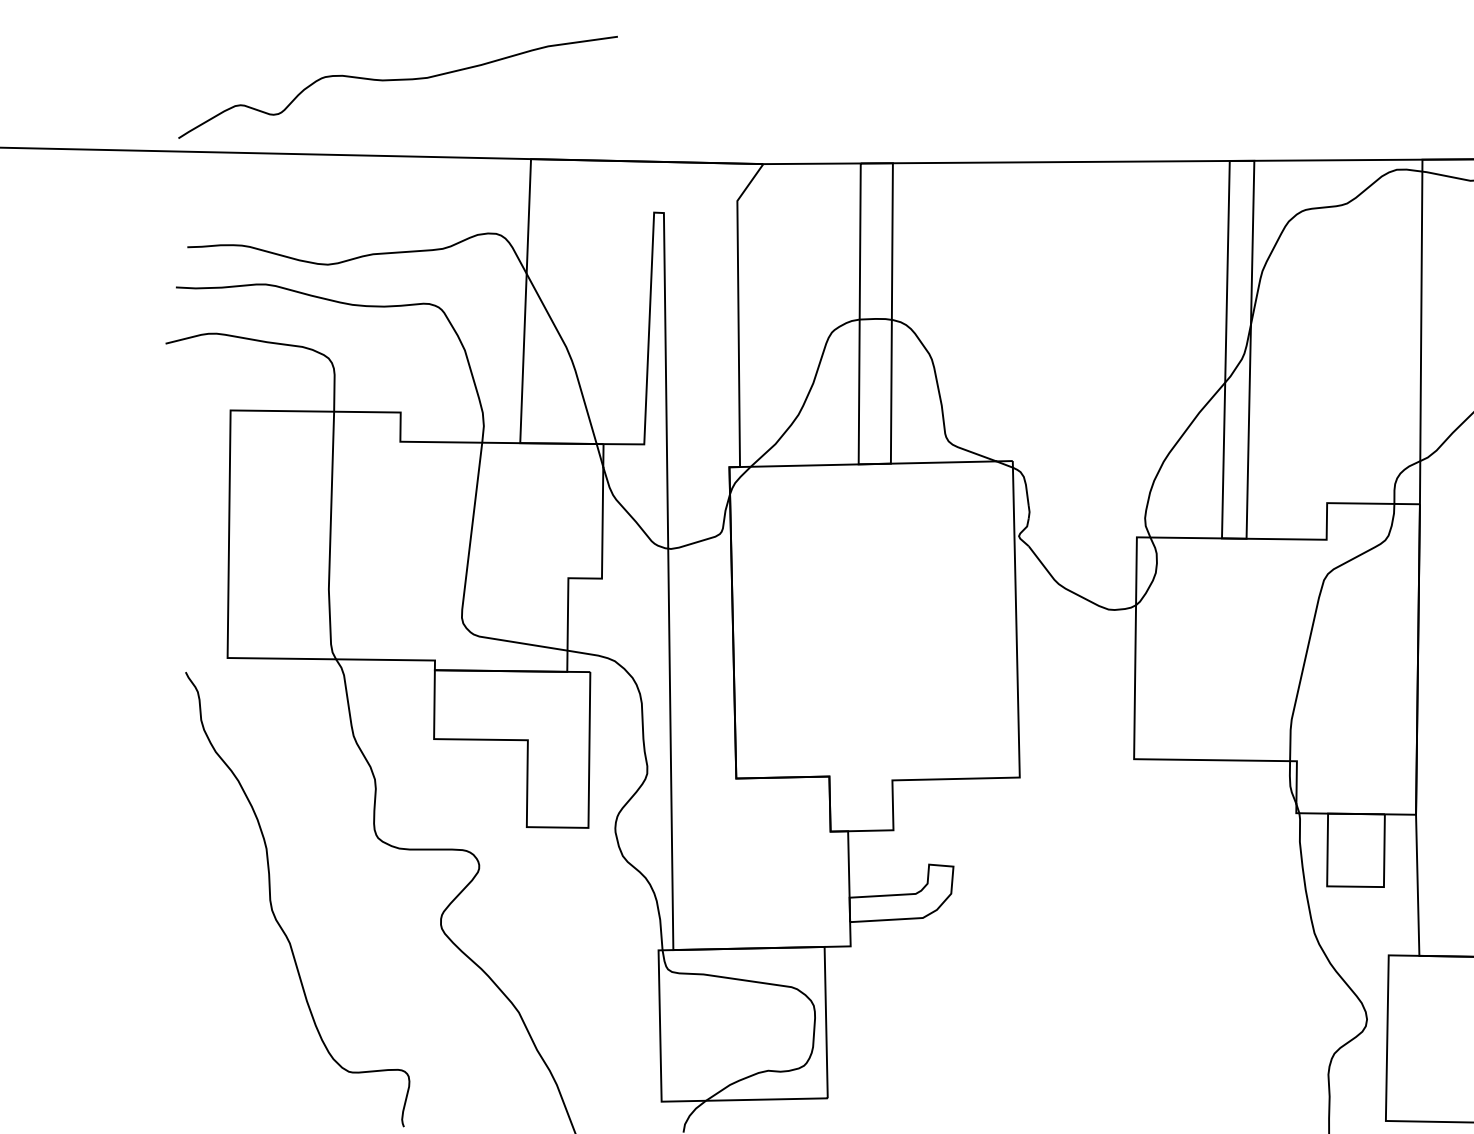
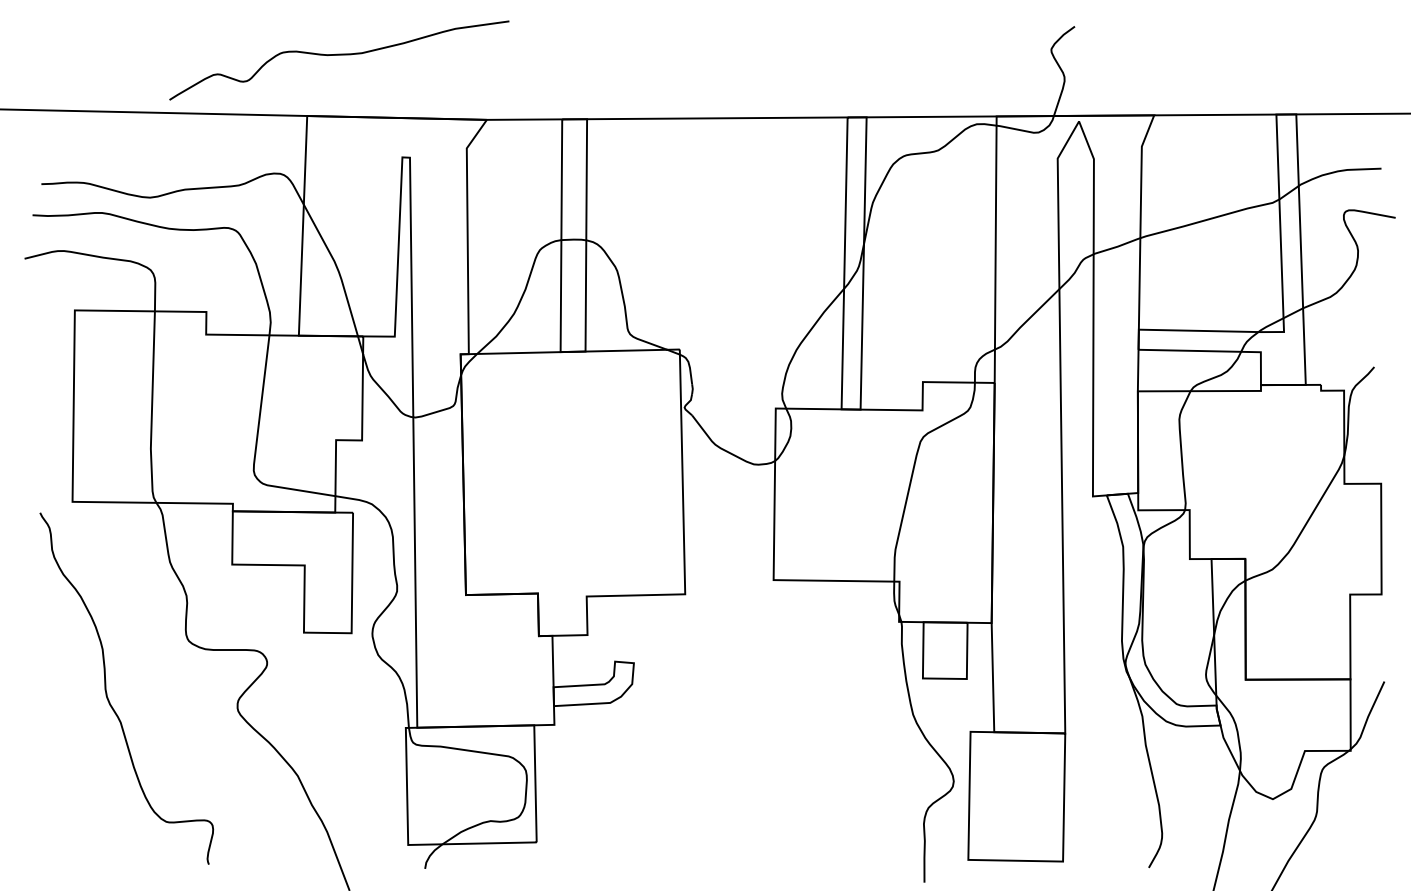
curve: (398, 80) -> (339, 55), moved

